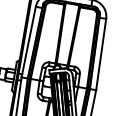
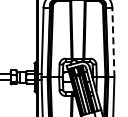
line: (101, 54) -> (113, 42), solid -> dashed

